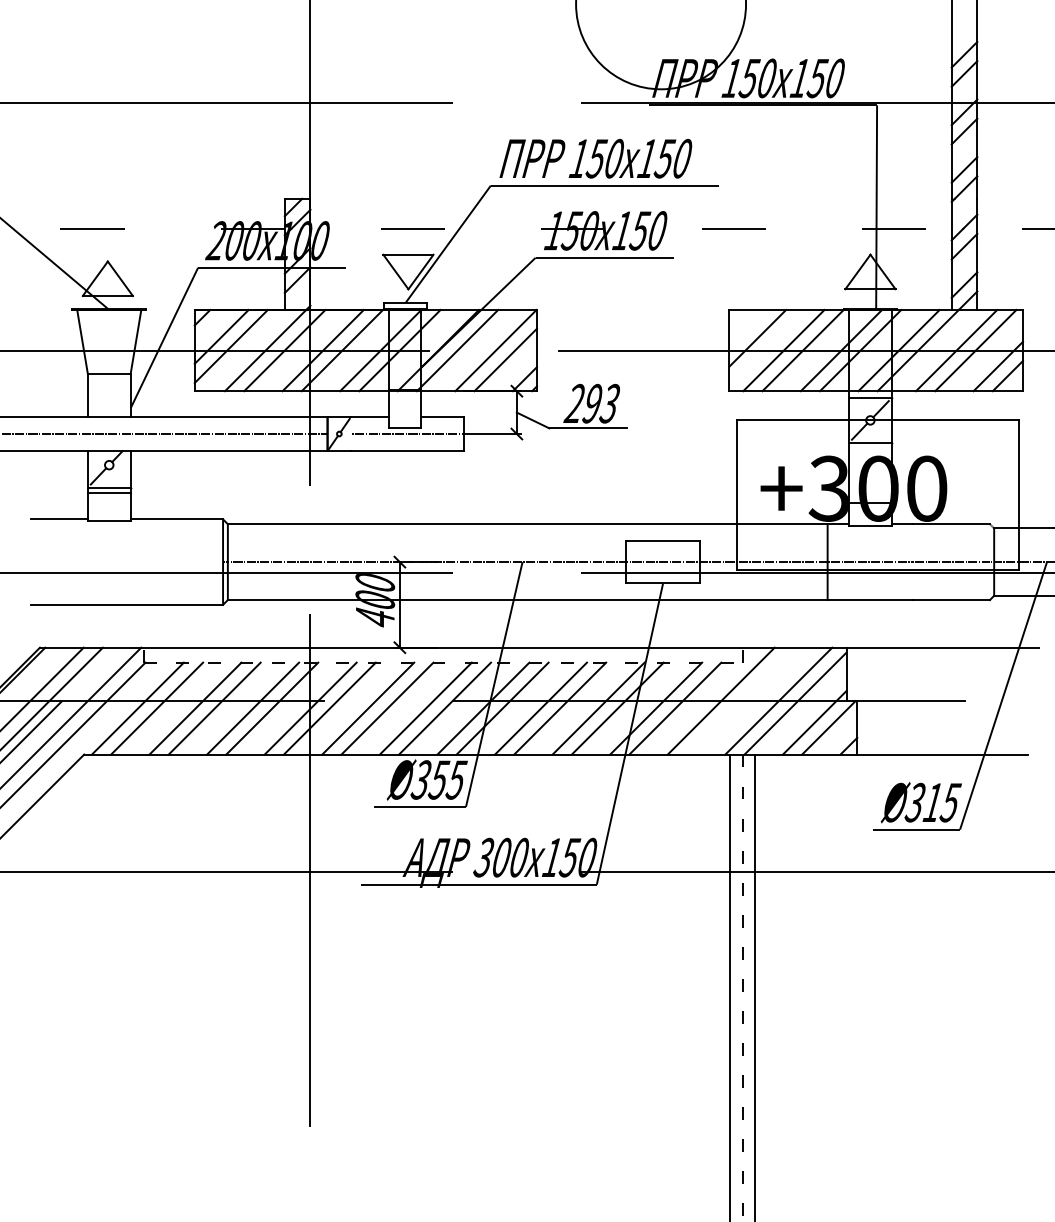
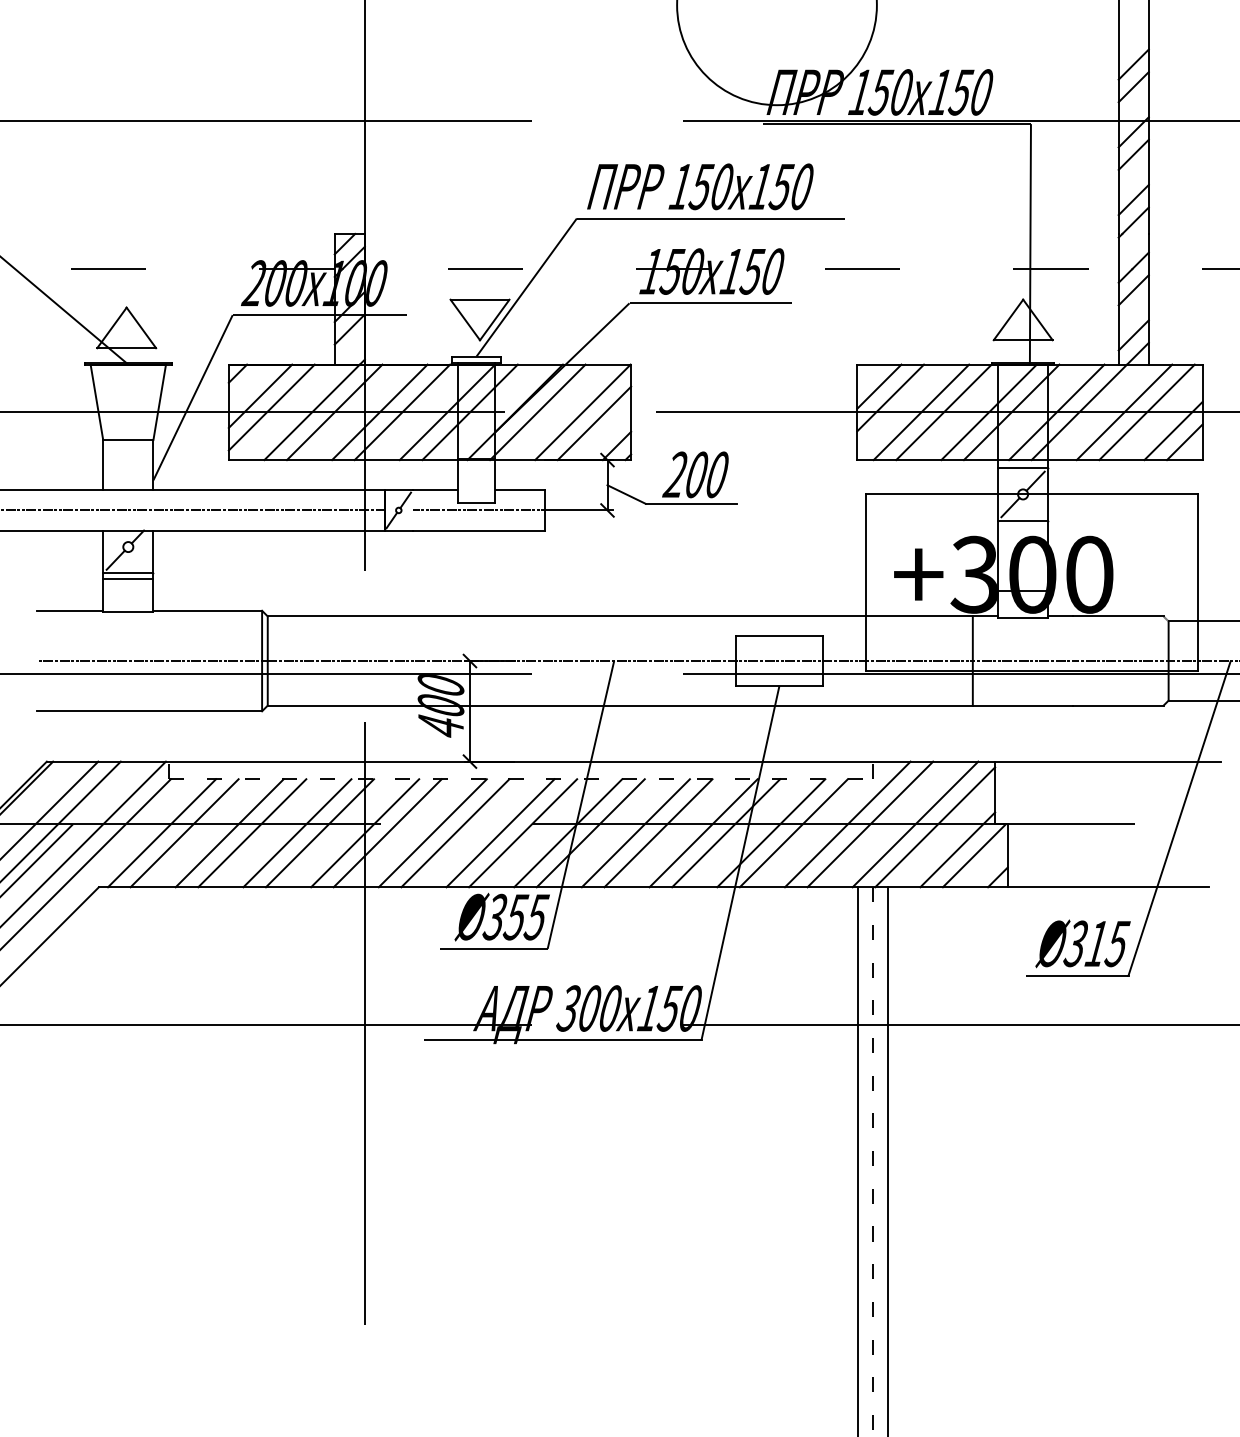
line: (747, 328) -> (878, 386), added
text: (600, 403) -> (705, 474), 293 -> 200
line: (127, 562) -> (149, 661), added
line: (740, 700) -> (870, 823), added

